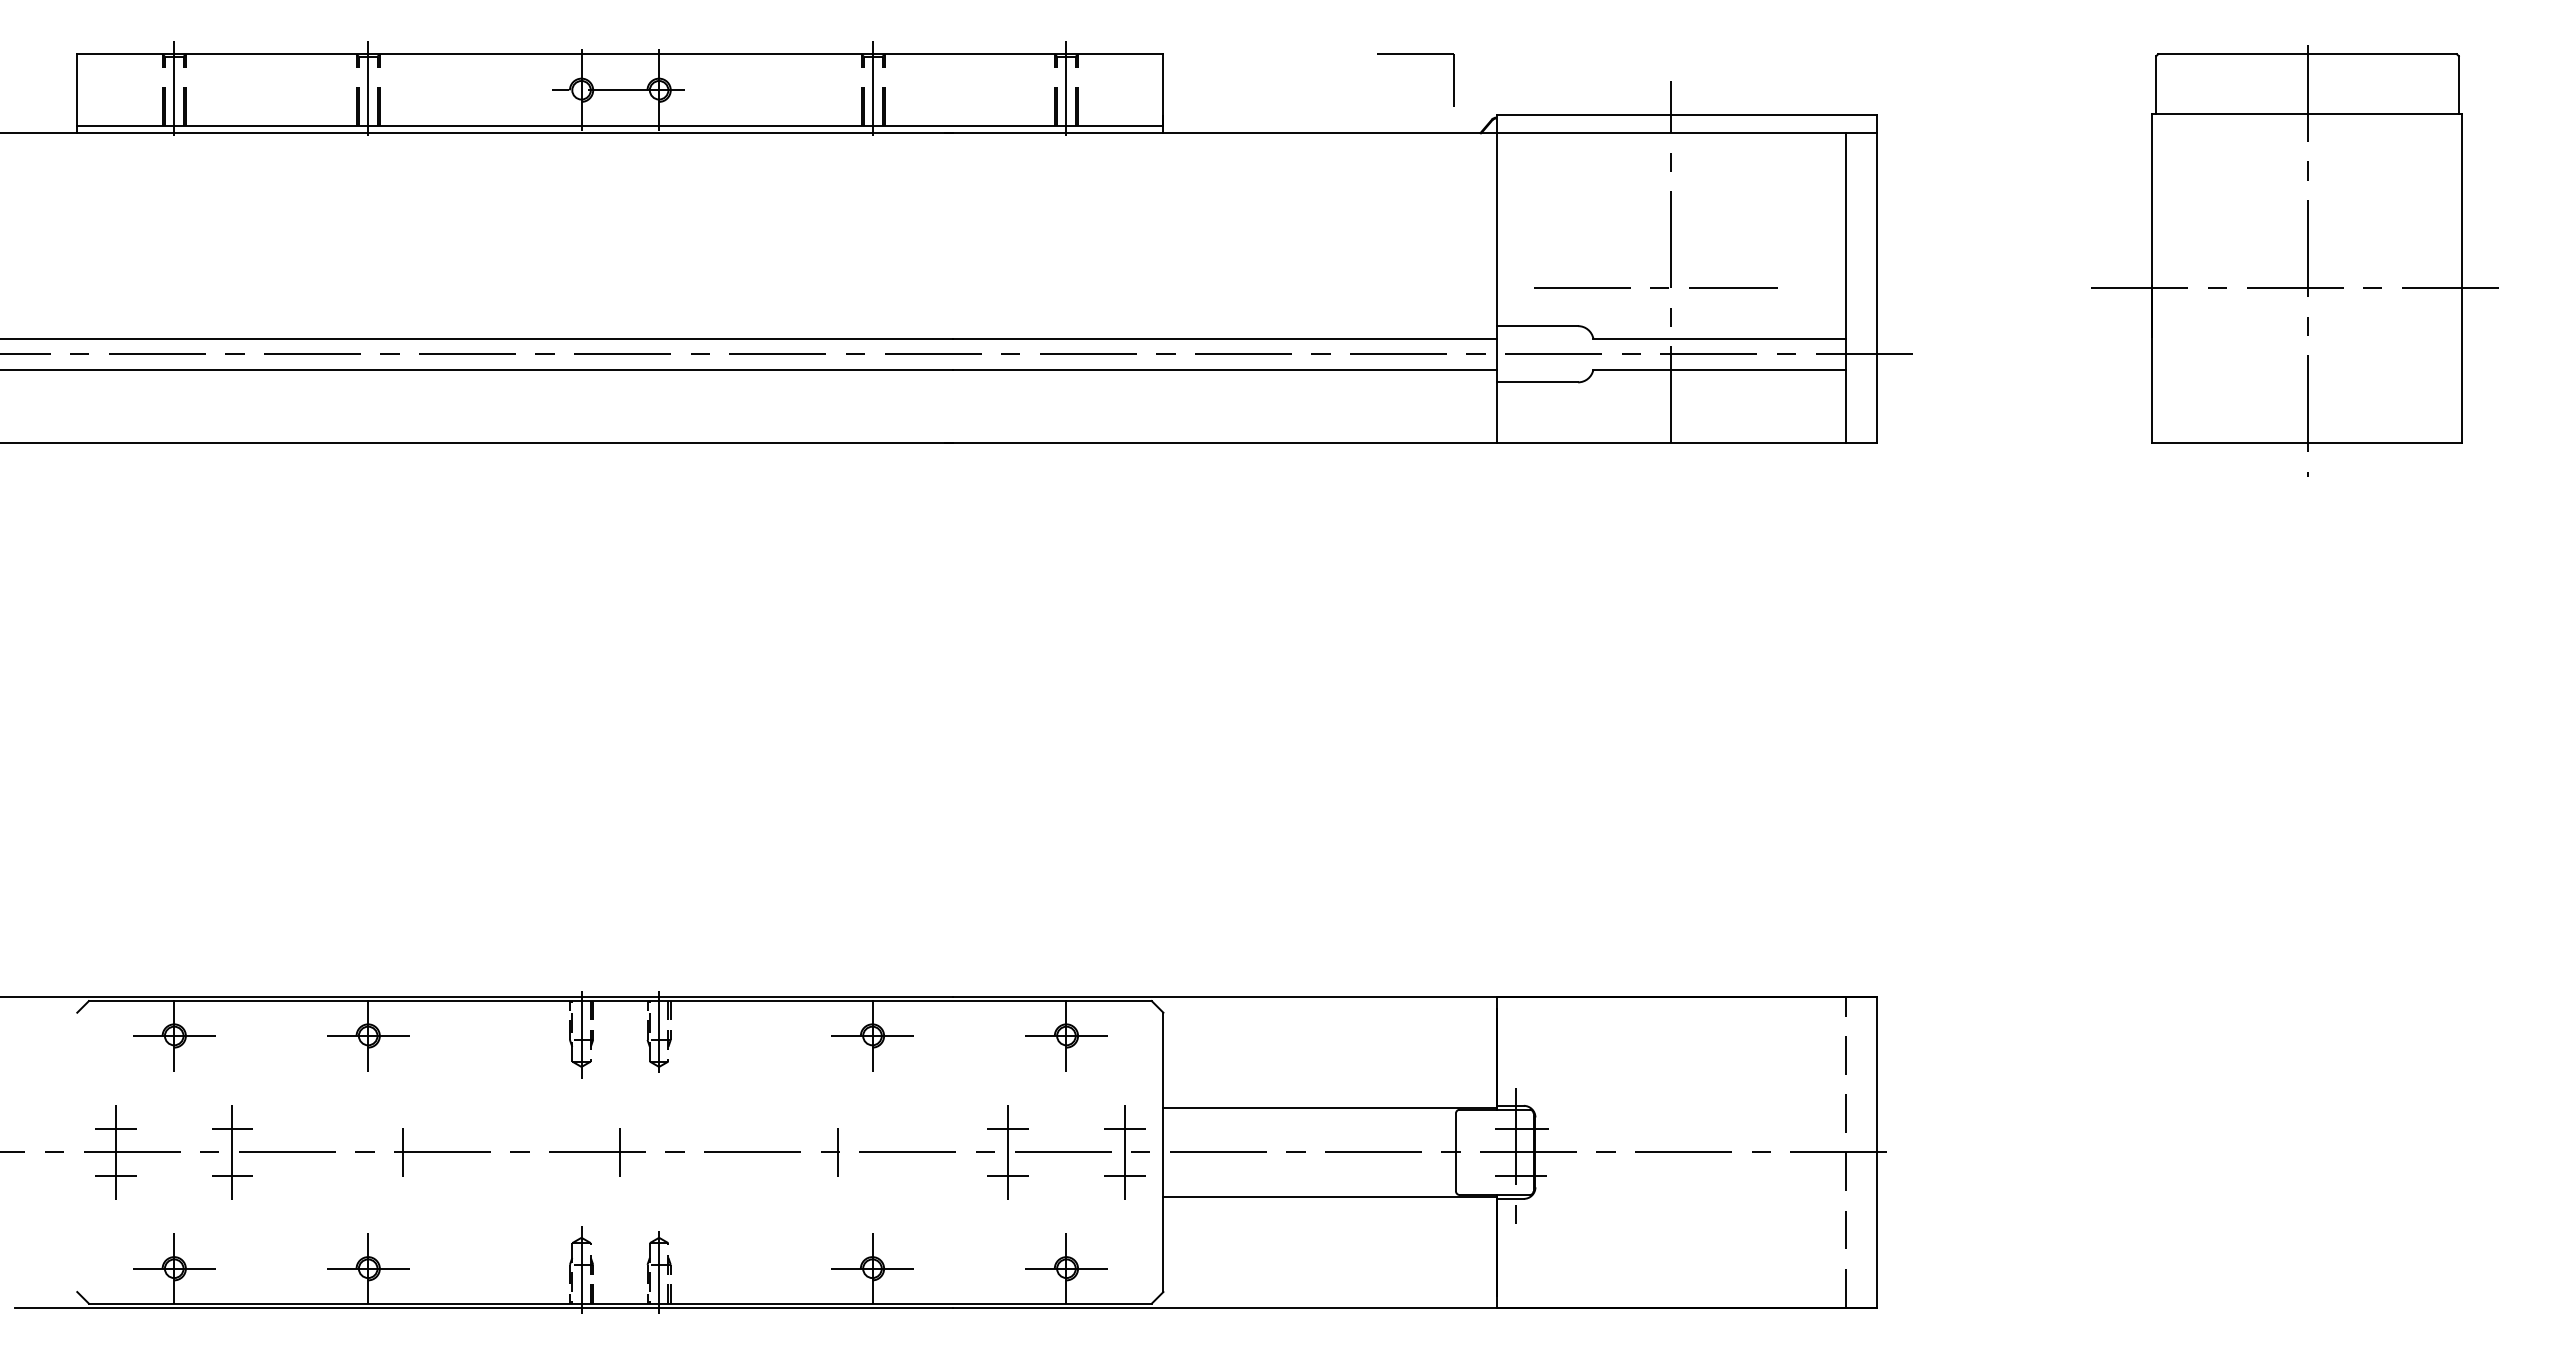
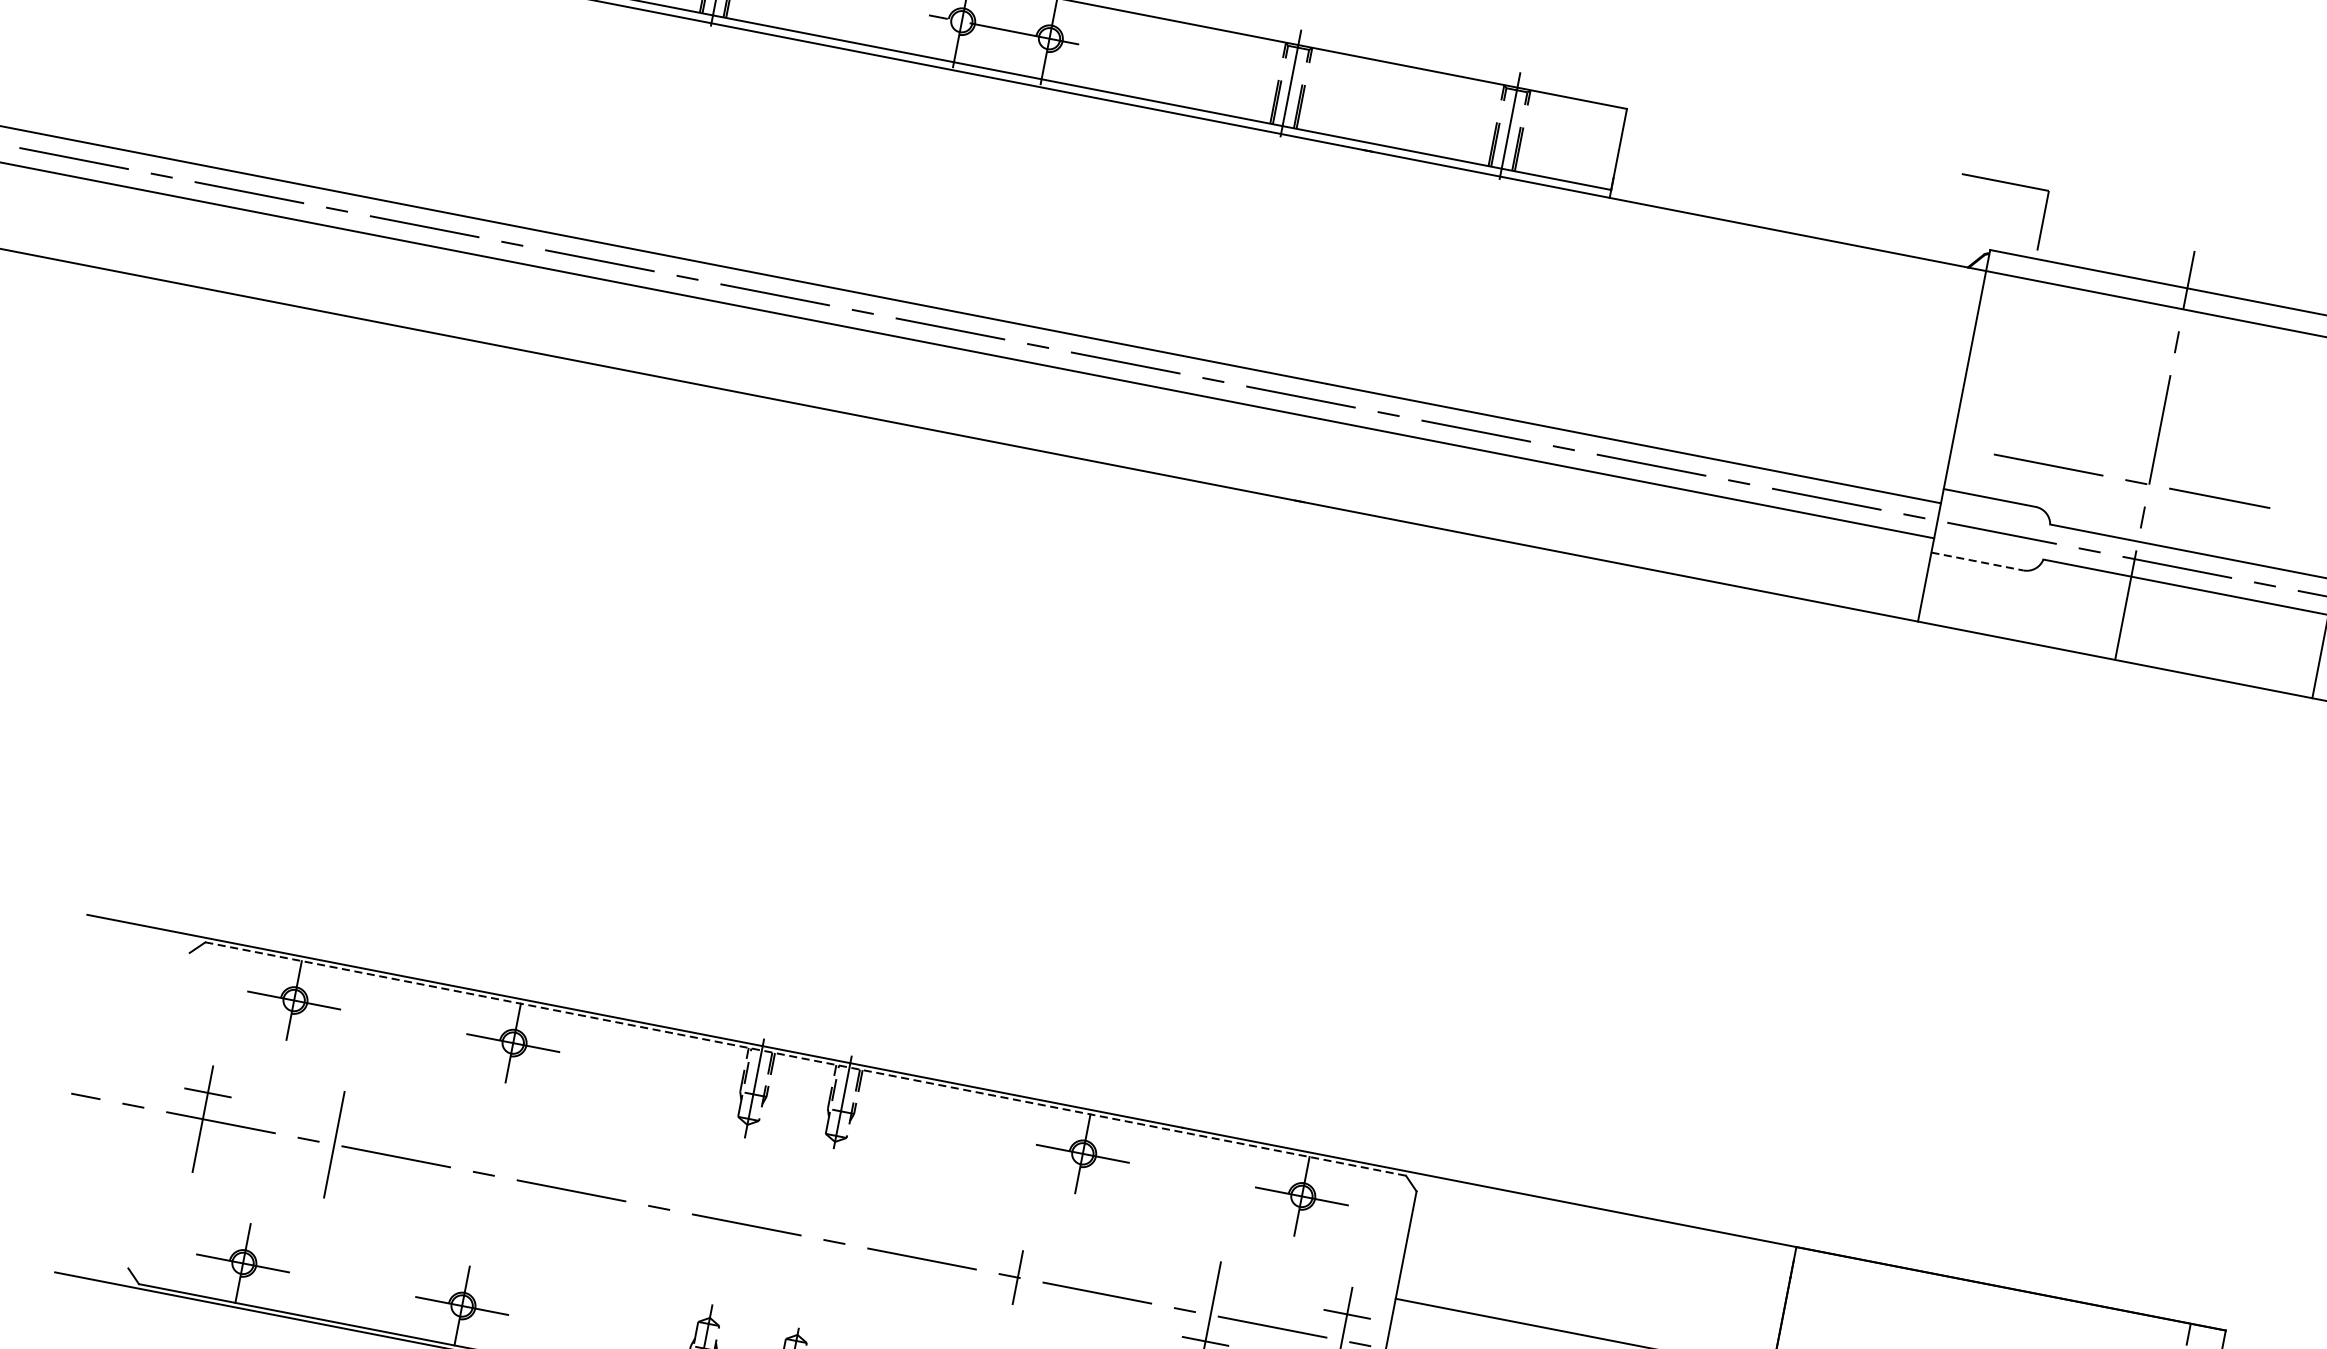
part: (1415, 54) -> (2005, 182), moved
line: (1537, 382) -> (1977, 561), solid -> dashed
line: (619, 1001) -> (804, 1059), solid -> dashed
line: (232, 1129) -> (339, 1118), removed
line: (1008, 1129) -> (1215, 1289), removed
line: (403, 1152) -> (527, 1182), removed
line: (620, 1152) -> (772, 1230), removed
line: (115, 1175) -> (197, 1145), removed
line: (232, 1175) -> (329, 1170), removed

